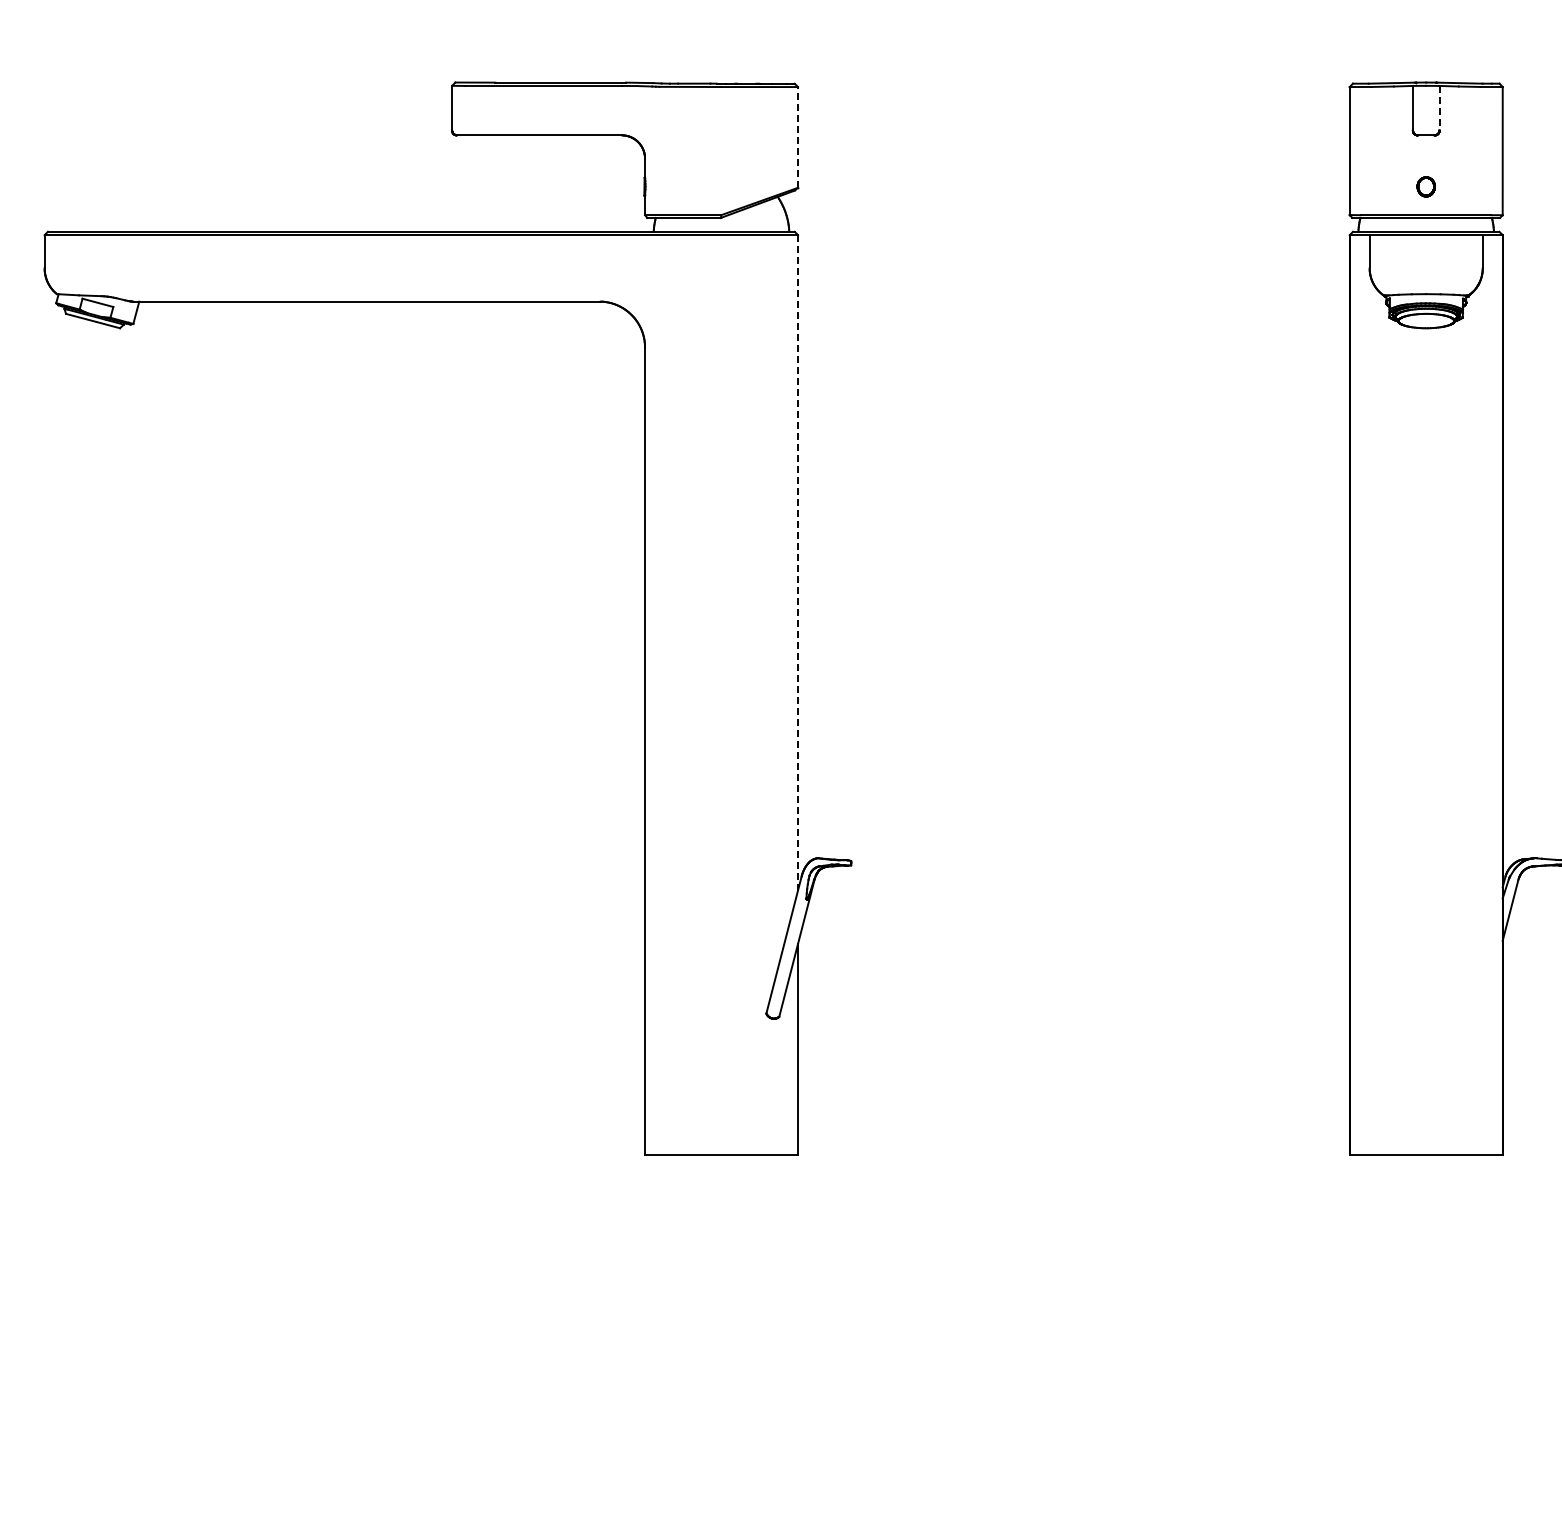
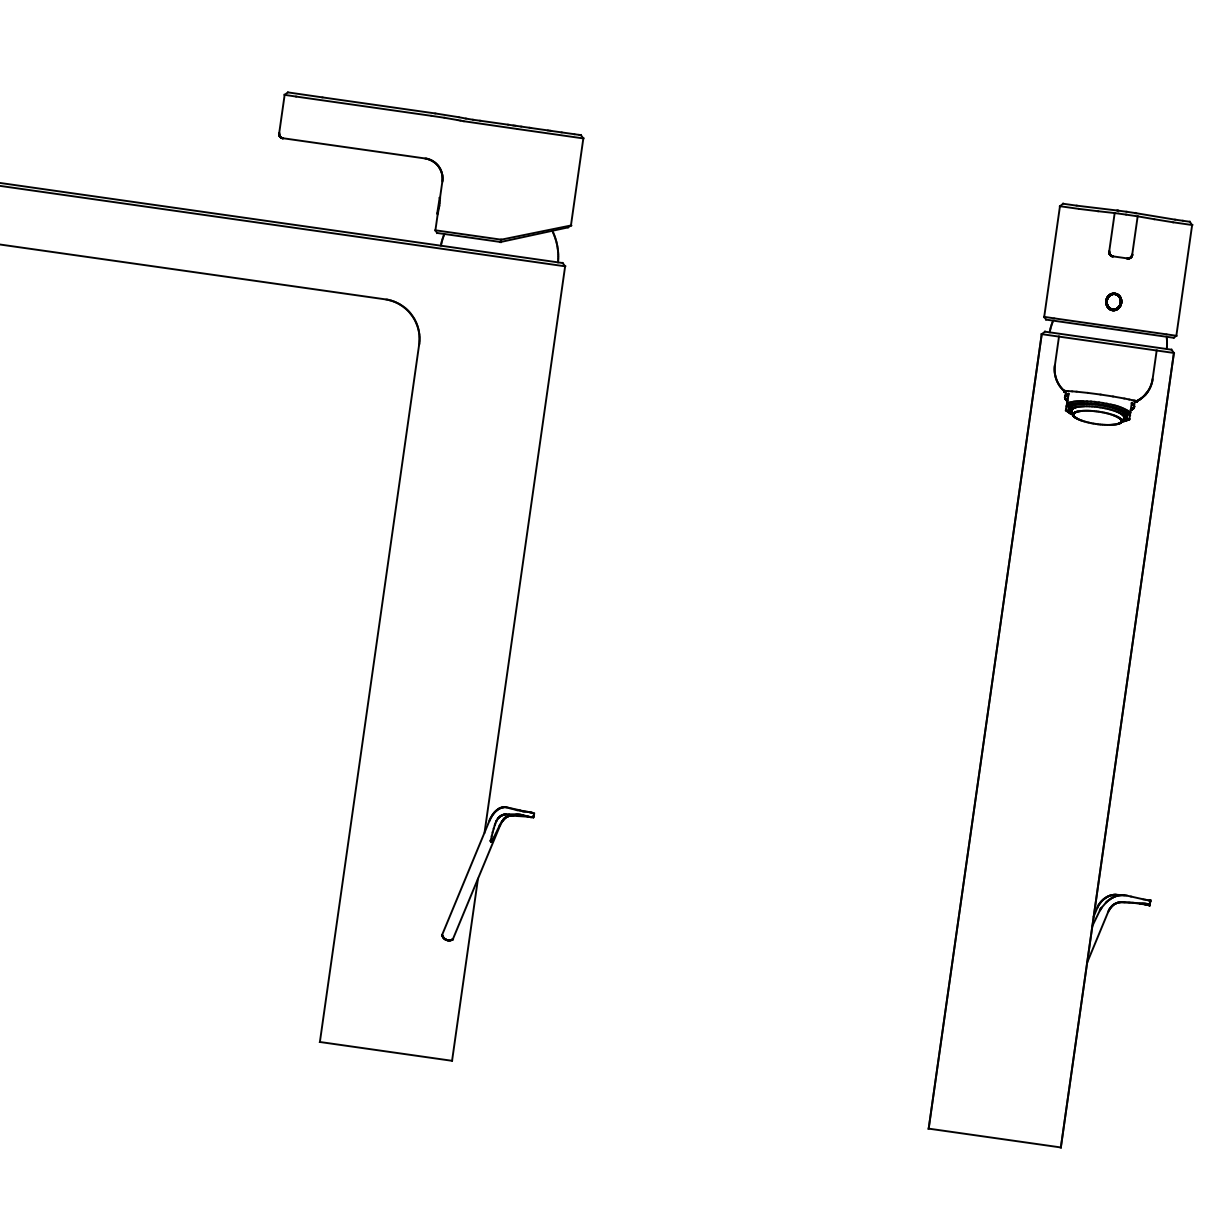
line: (1439, 108) -> (1134, 235), dashed -> solid
line: (798, 136) -> (577, 181), dashed -> solid
line: (798, 562) -> (525, 549), dashed -> solid

